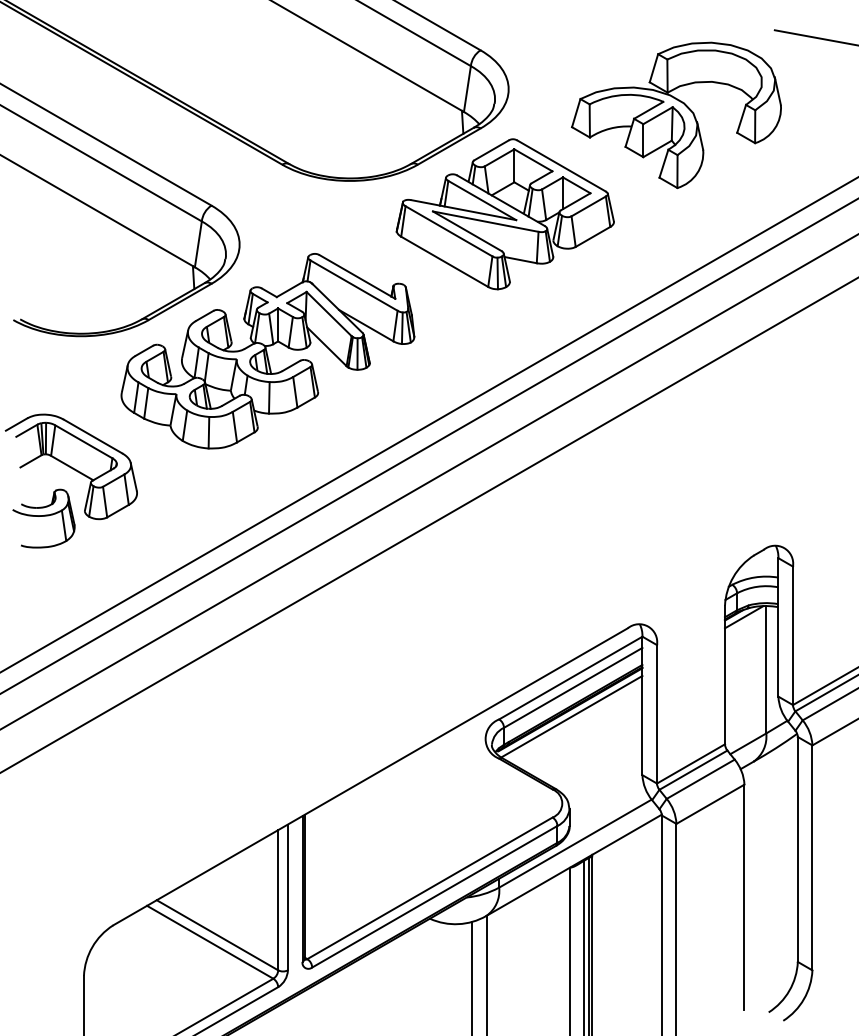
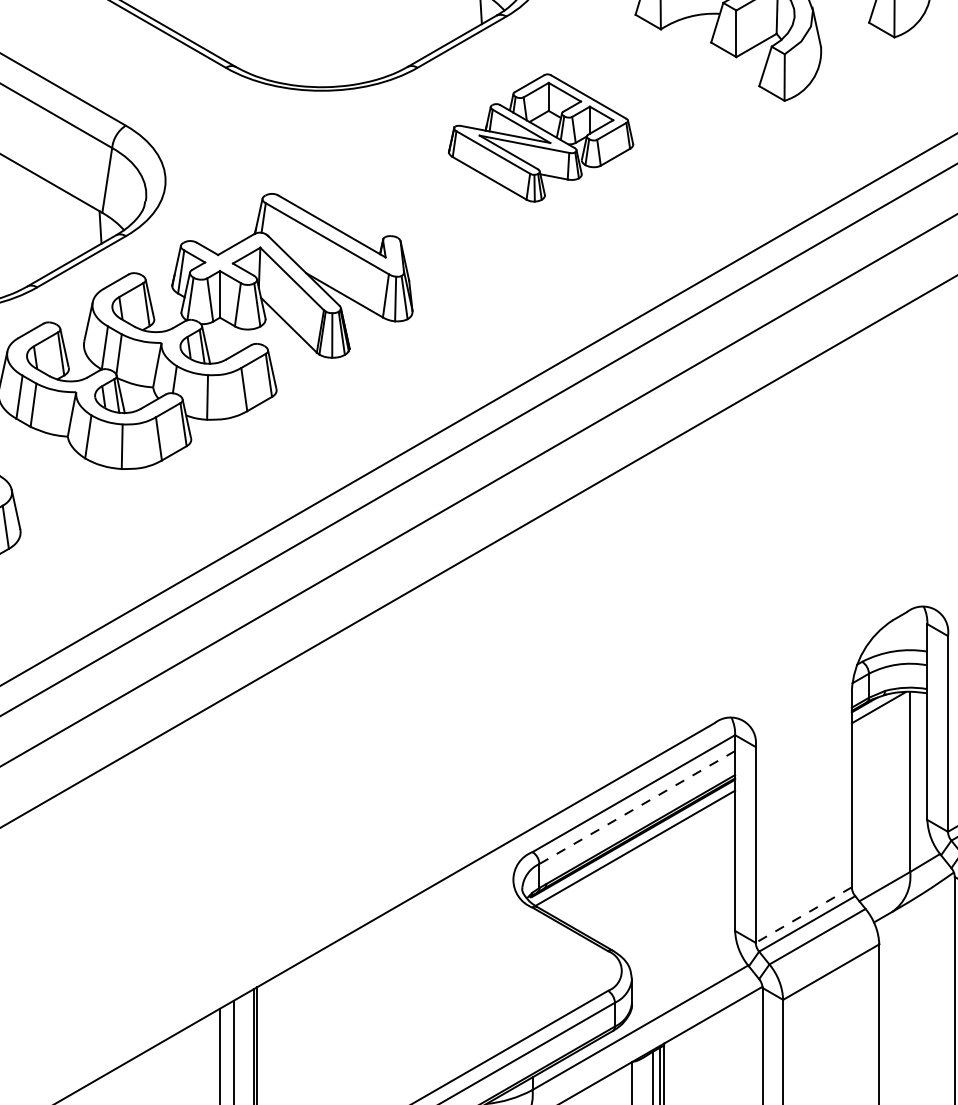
part: (504, 214) -> (540, 138), size x0.6
line: (573, 687) -> (637, 806), solid -> dashed
line: (690, 764) -> (803, 915), solid -> dashed

